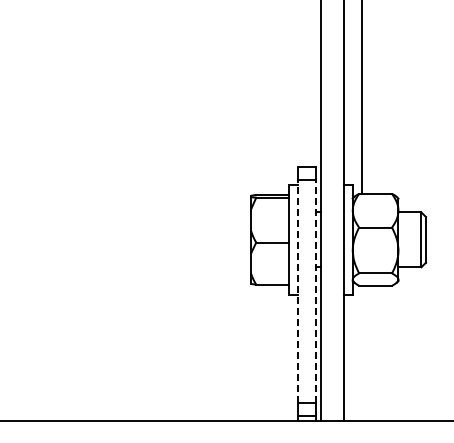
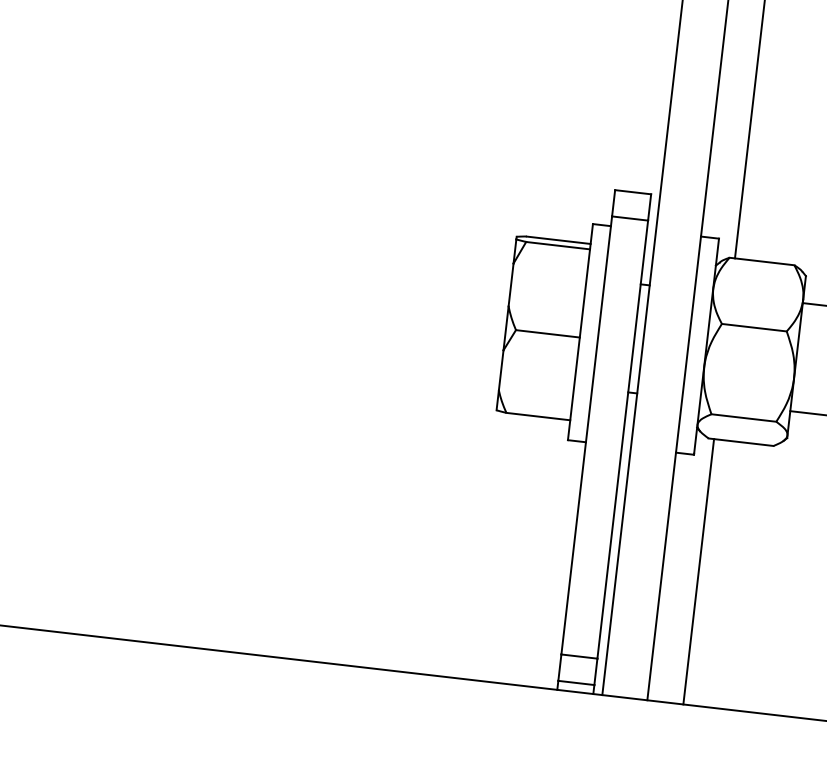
line: (297, 290) -> (586, 433), dashed -> solid
line: (316, 290) -> (623, 438), dashed -> solid
line: (361, 352) -> (698, 570), added

